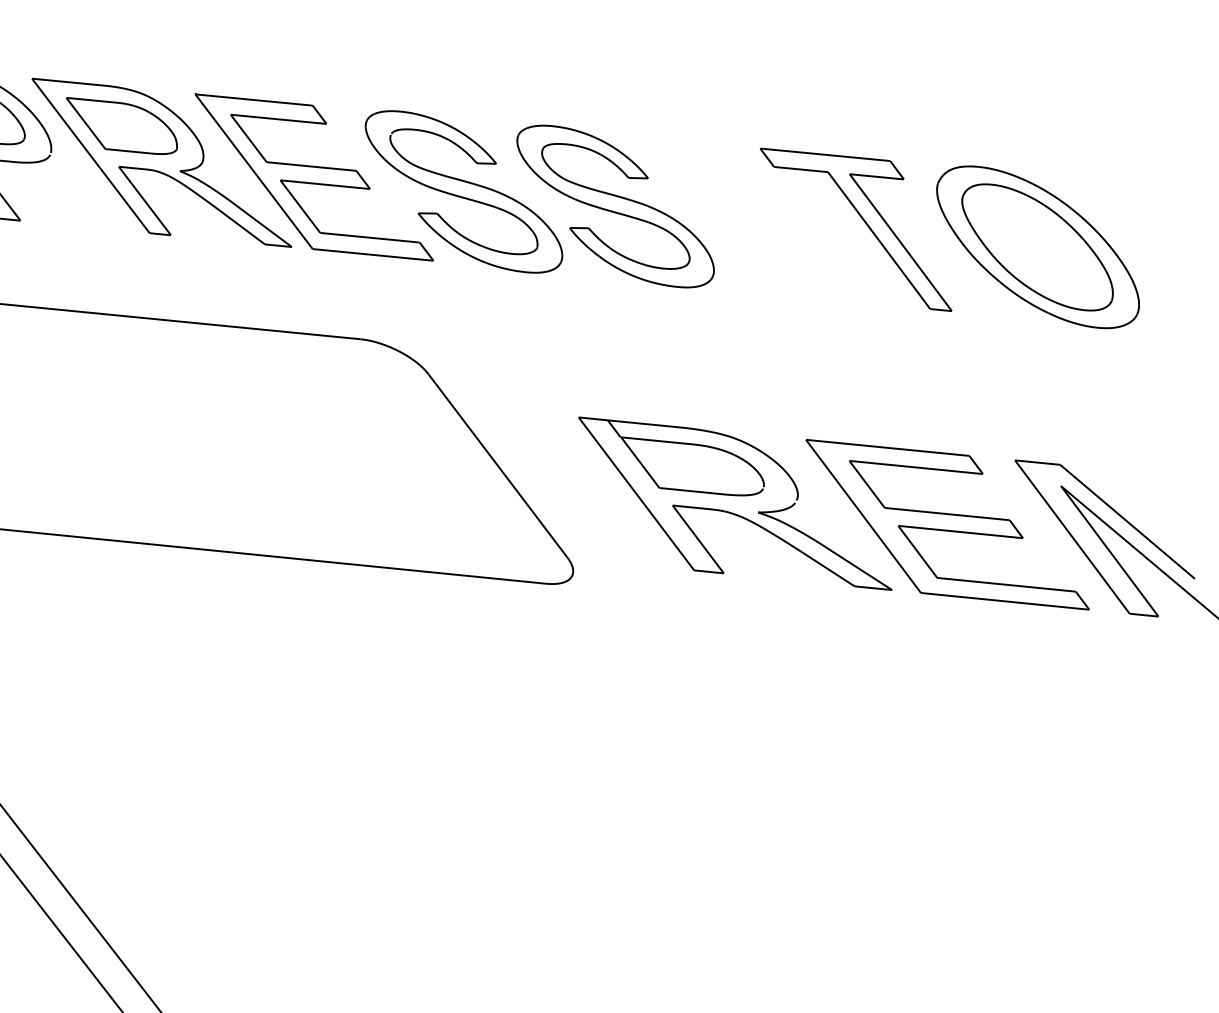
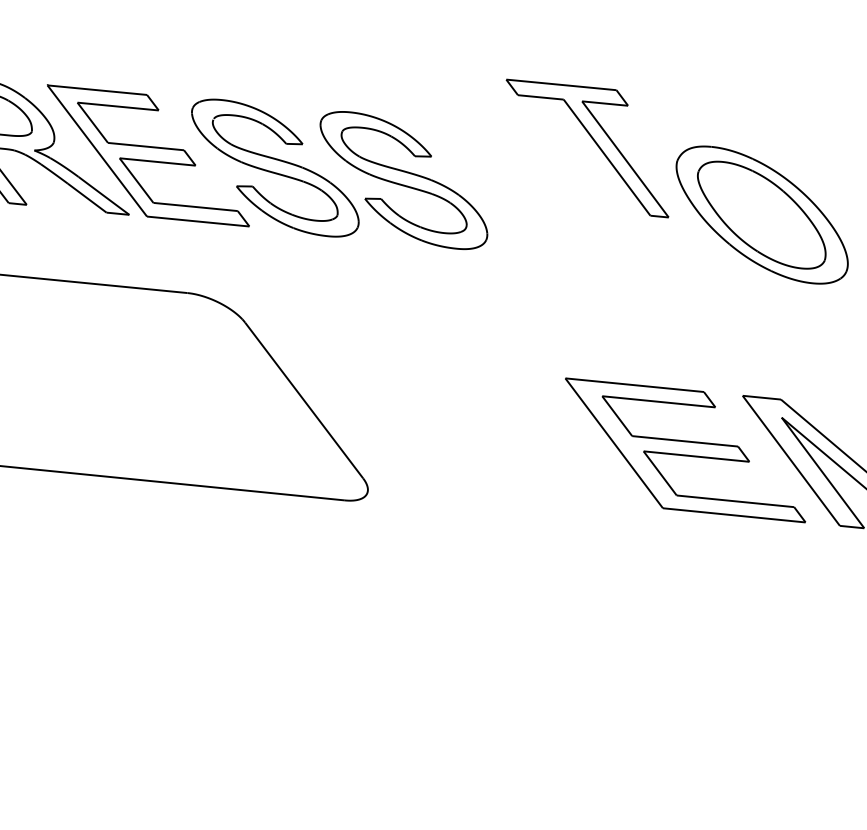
part: (863, 221) -> (593, 141), moved
part: (735, 496) -> (505, 426), removed

